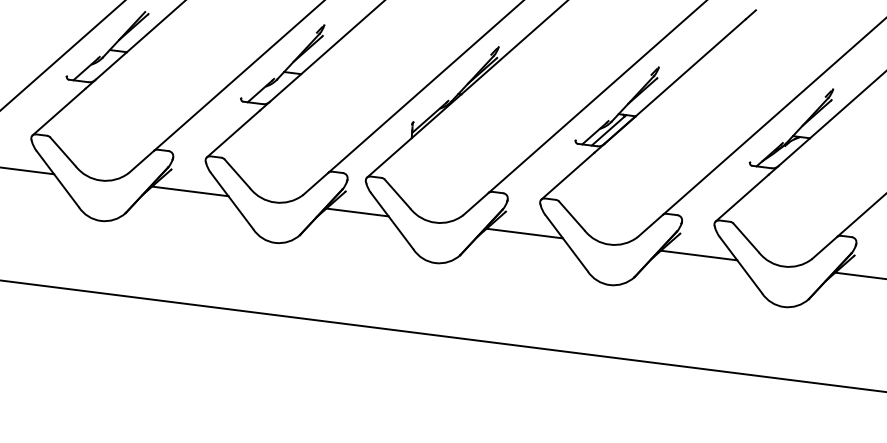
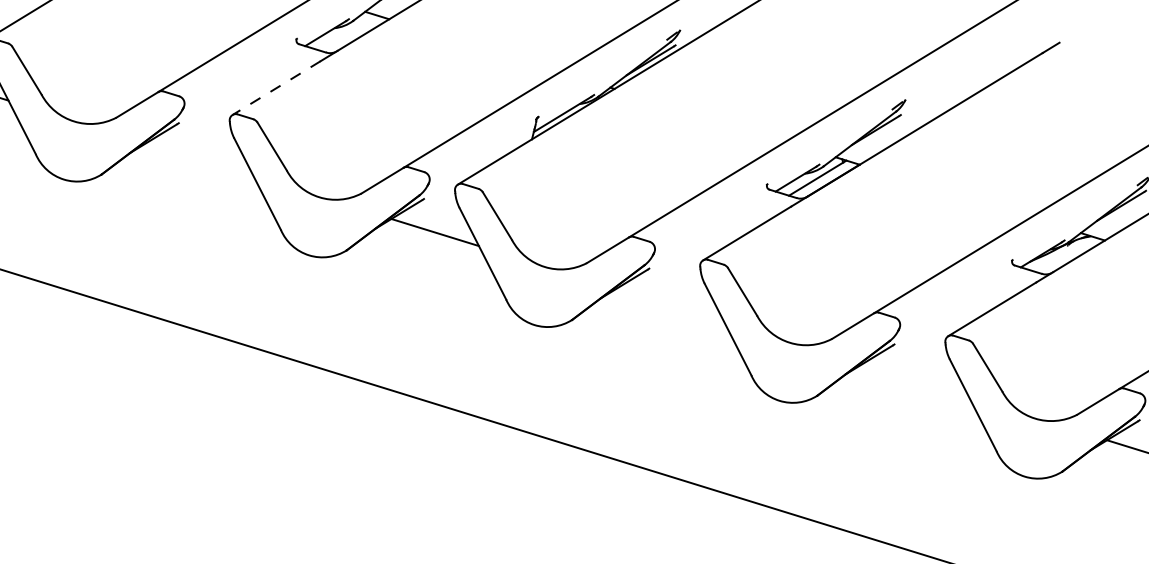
line: (233, 134) -> (276, 88), solid -> dashed
line: (190, 191) -> (200, 159), removed
line: (524, 233) -> (670, 305), removed
line: (698, 255) -> (914, 380), removed

